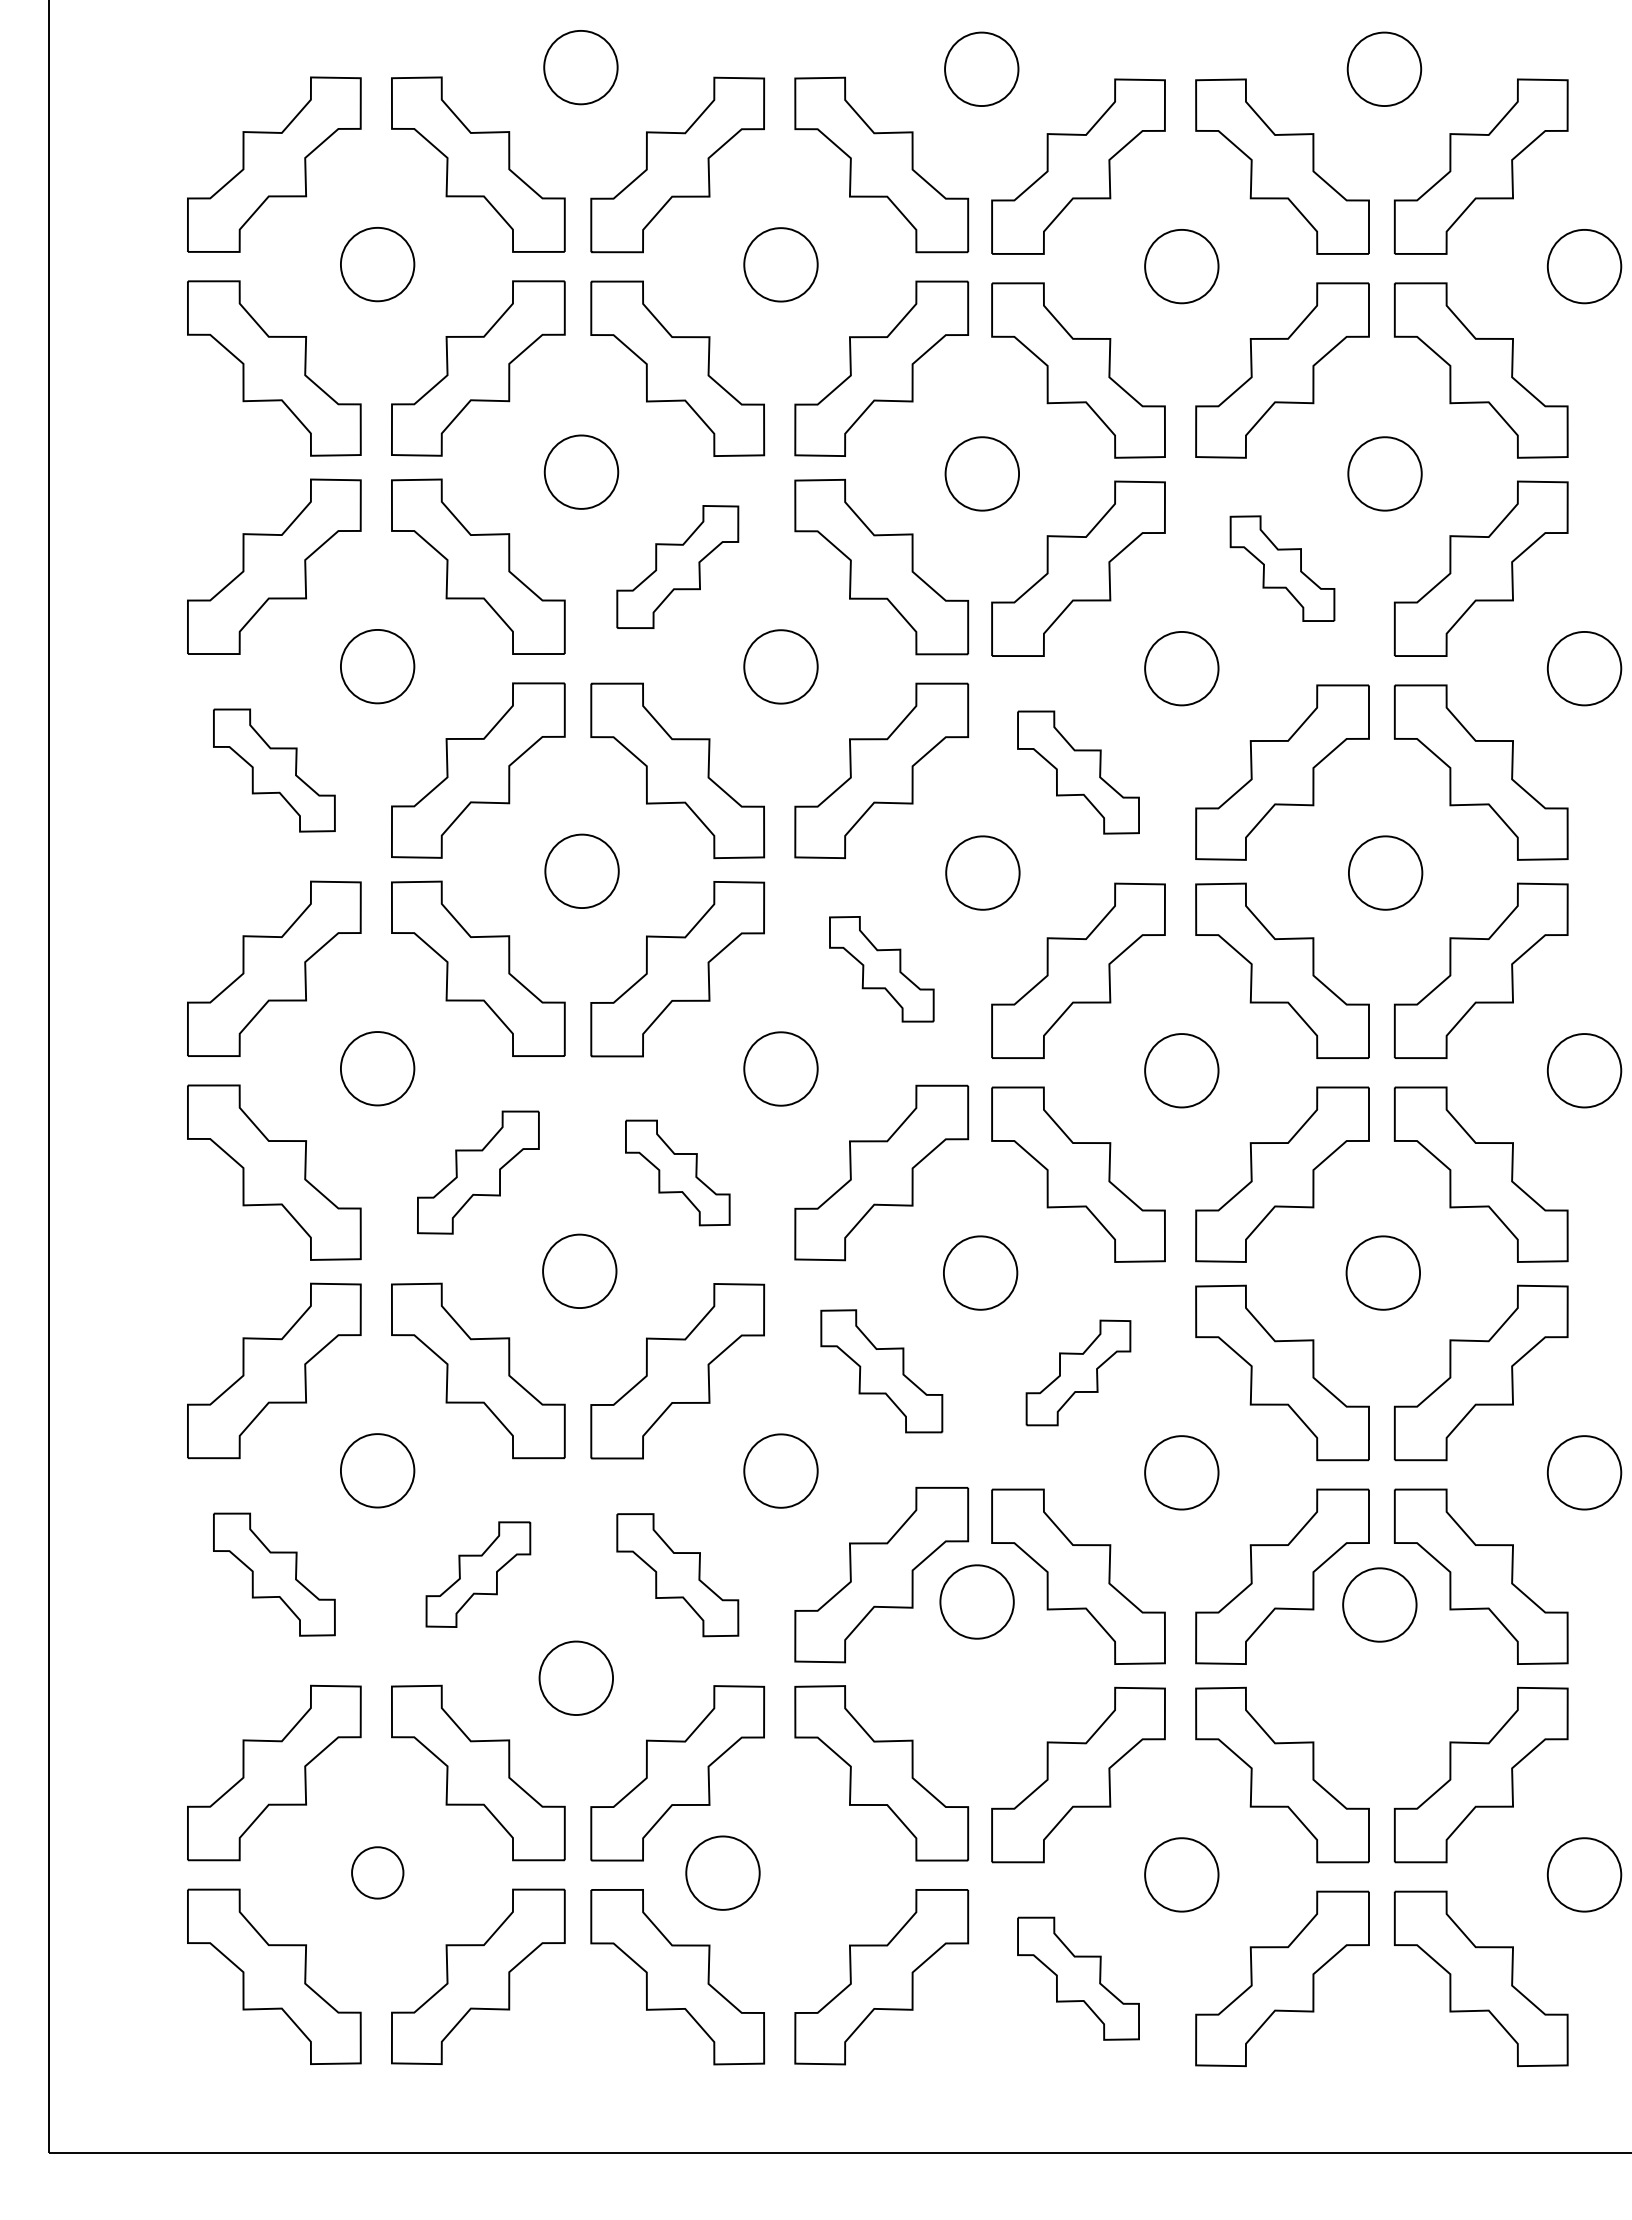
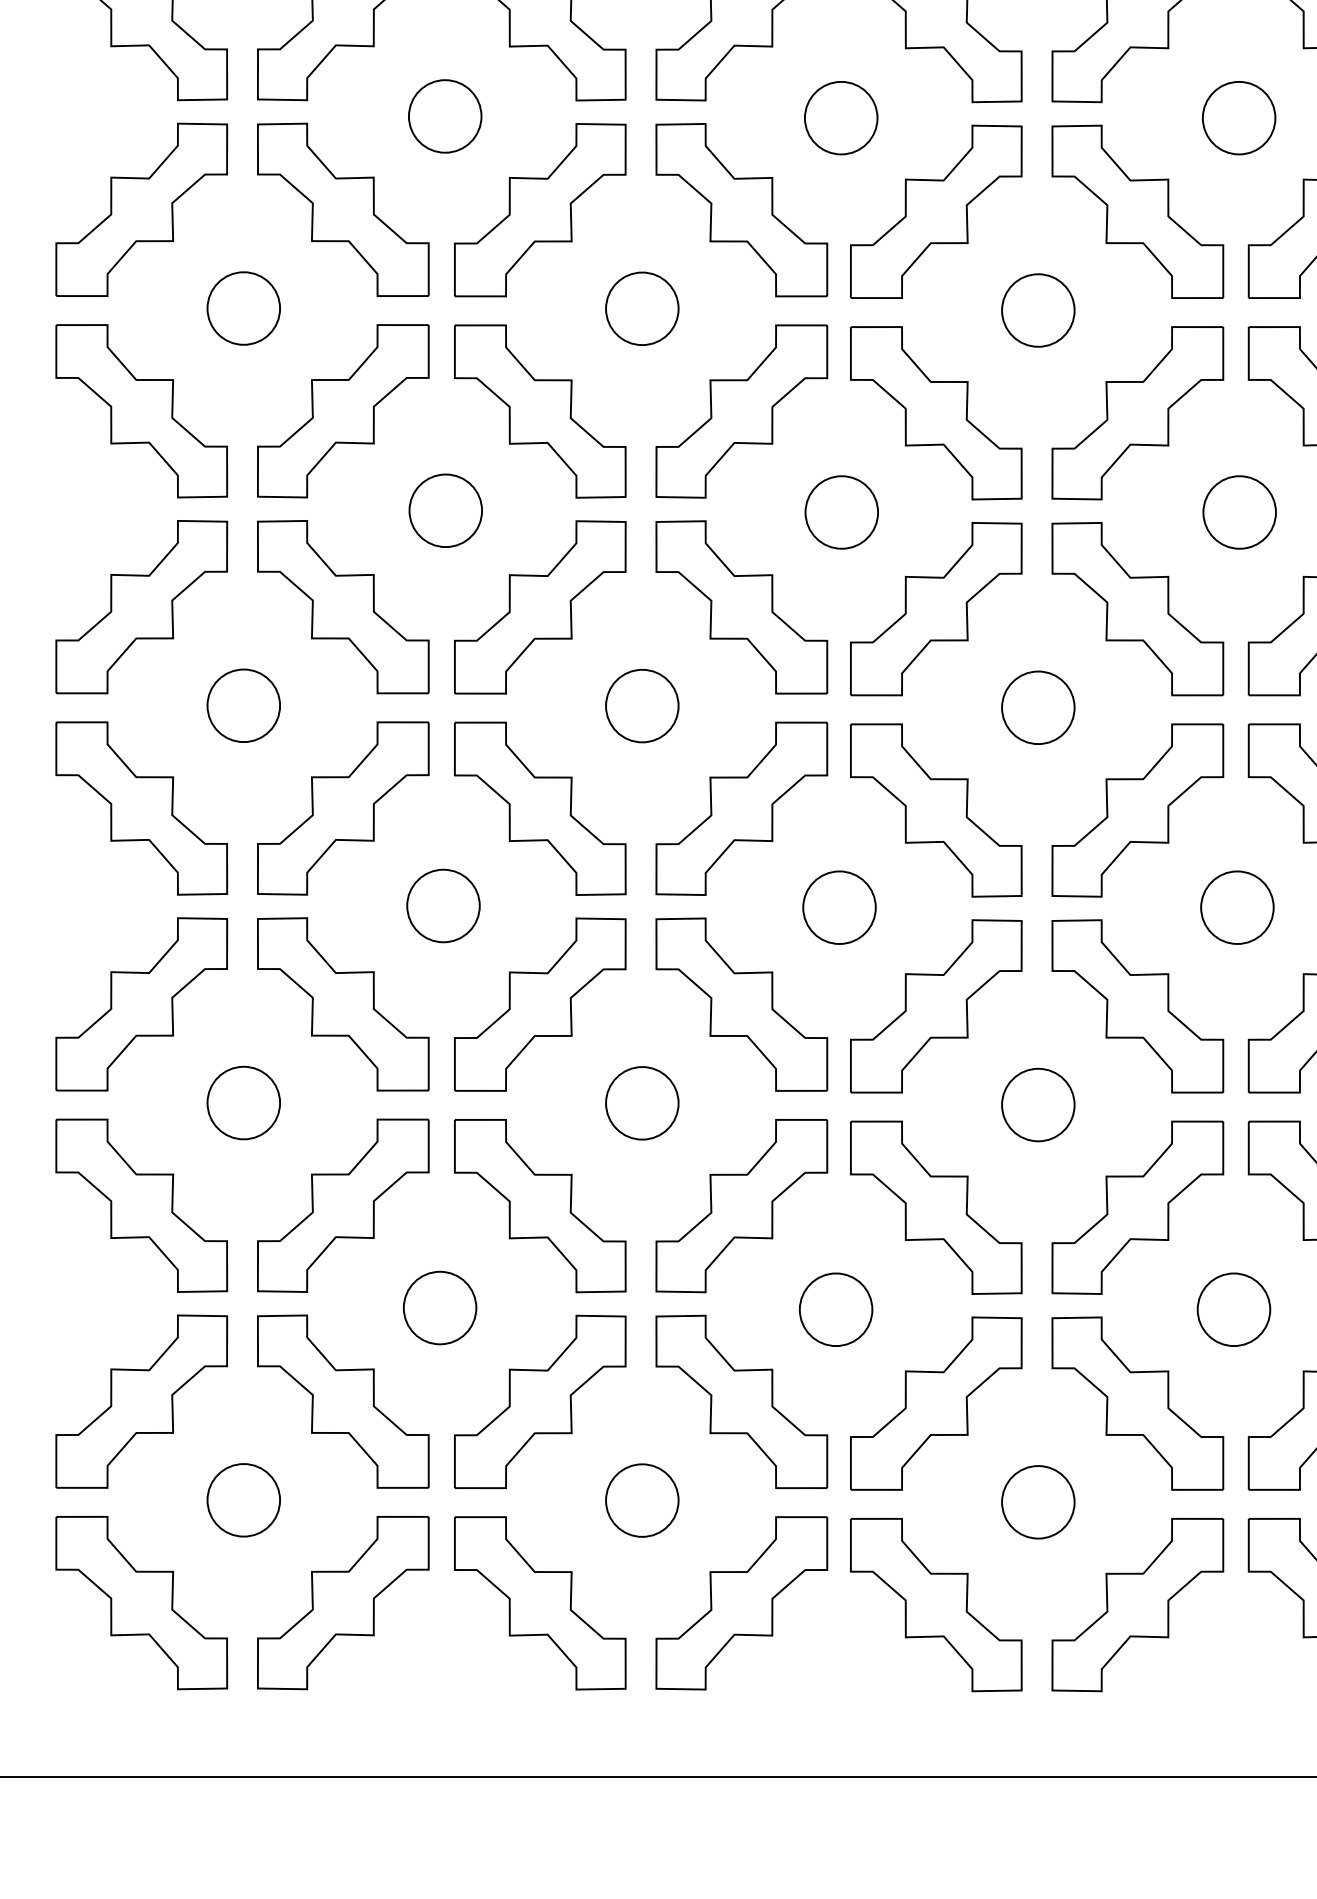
part: (677, 566) -> (540, 209), size x1.43
part: (1282, 568) -> (1137, 211), size x1.67
part: (274, 770) -> (141, 411), size x1.43
part: (1078, 772) -> (936, 413), size x1.43
part: (881, 969) -> (741, 607), size x1.67
part: (478, 1172) -> (343, 808), size x1.43
part: (677, 1172) -> (540, 808), size x1.67
part: (881, 1371) -> (741, 1004), size x1.43
part: (1078, 1372) -> (936, 1005), size x1.67
part: (274, 1574) -> (141, 1205), size x1.43
part: (478, 1574) -> (343, 1205), size x1.67
part: (677, 1575) -> (540, 1206), size x1.43
part: (976, 1601) -> (835, 1309), moved
part: (1379, 1604) -> (1233, 1309), moved
part: (377, 1872) -> (243, 1499), size x1.43
part: (722, 1872) -> (641, 1499), moved
part: (1078, 1978) -> (936, 1604), size x1.43

